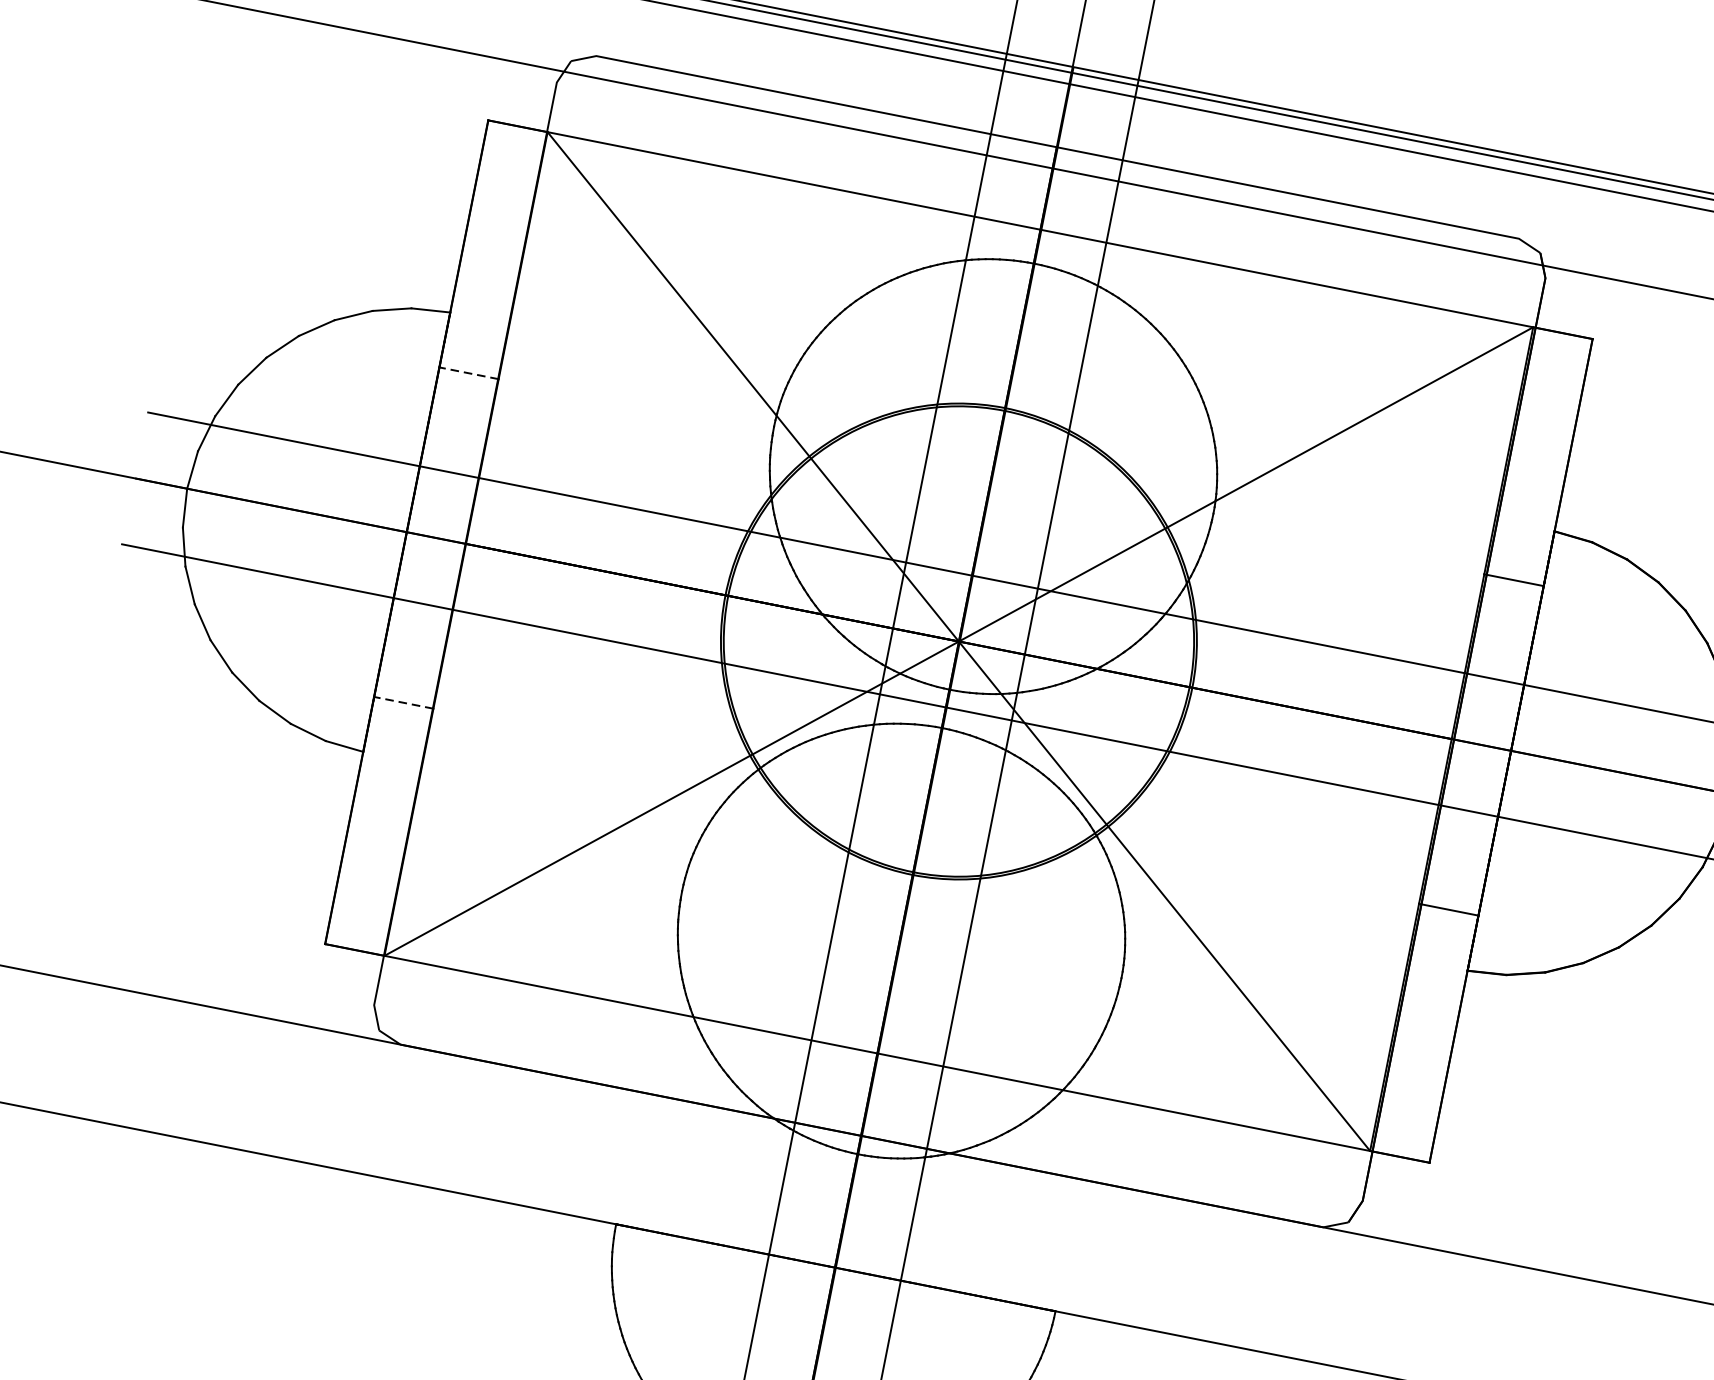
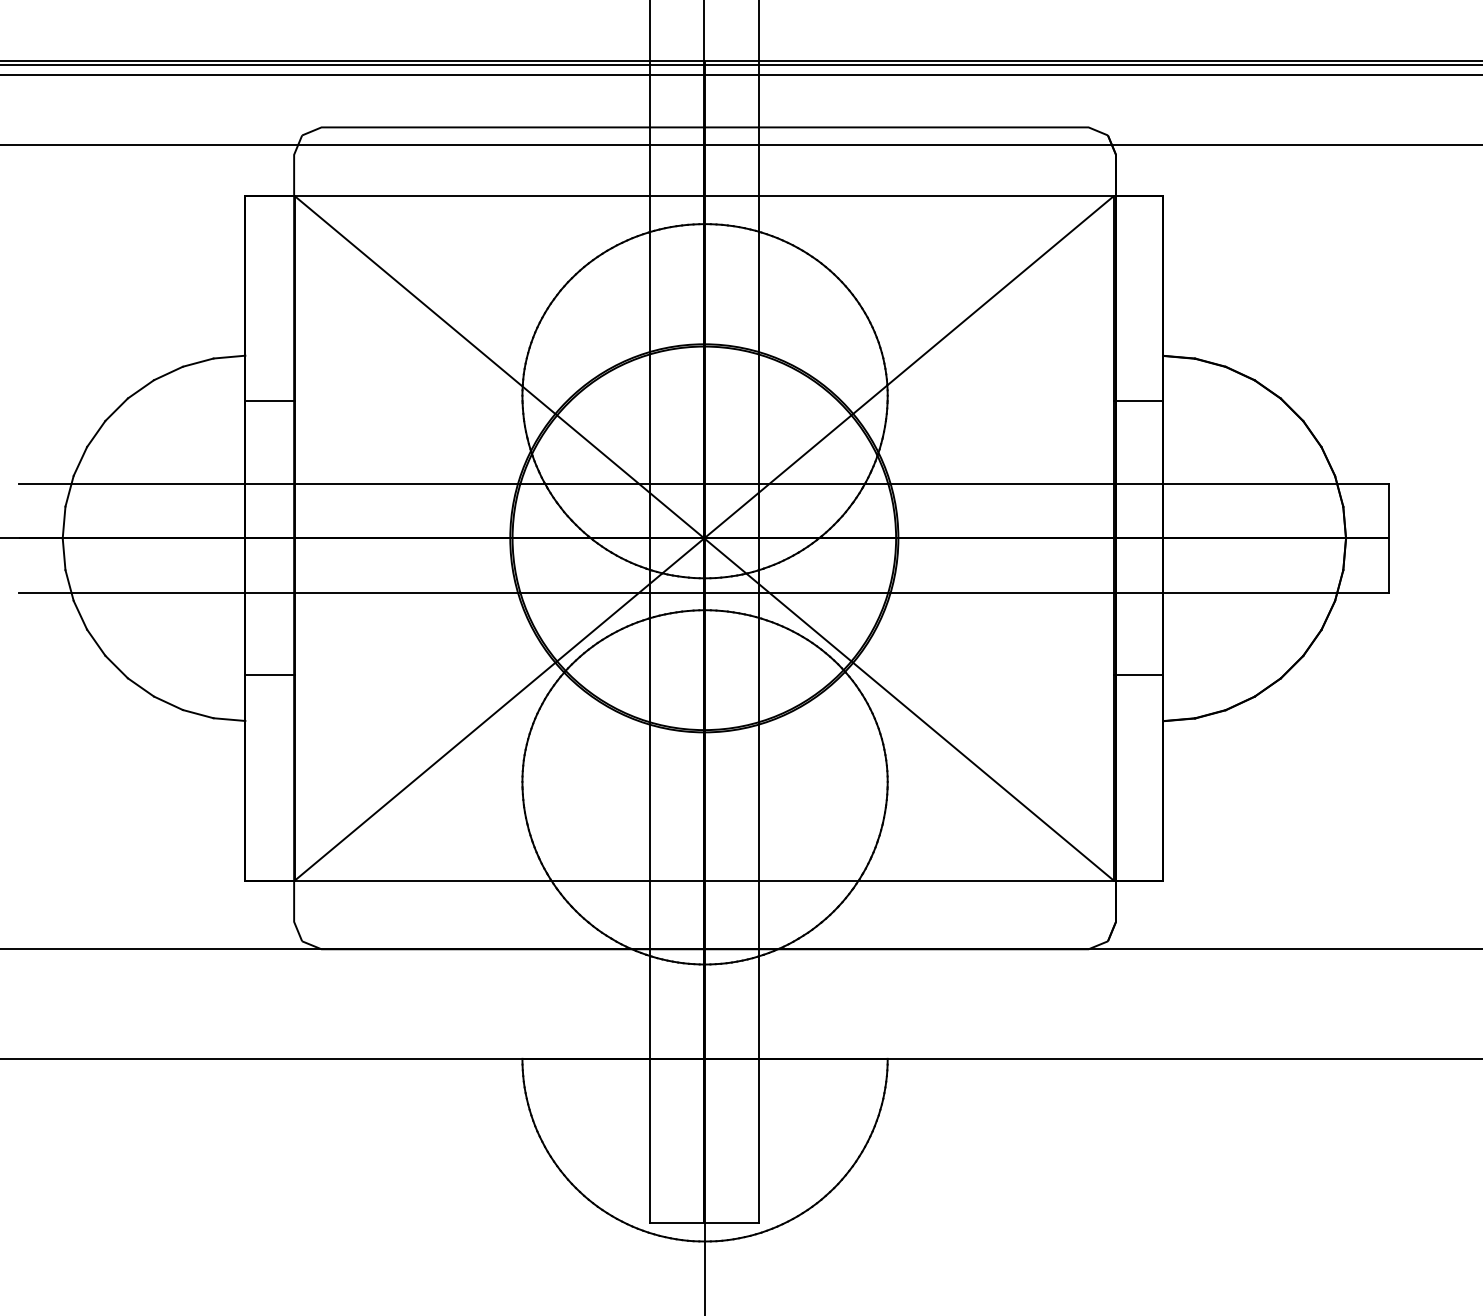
line: (468, 373) -> (269, 401), dashed -> solid
line: (403, 702) -> (269, 675), dashed -> solid

